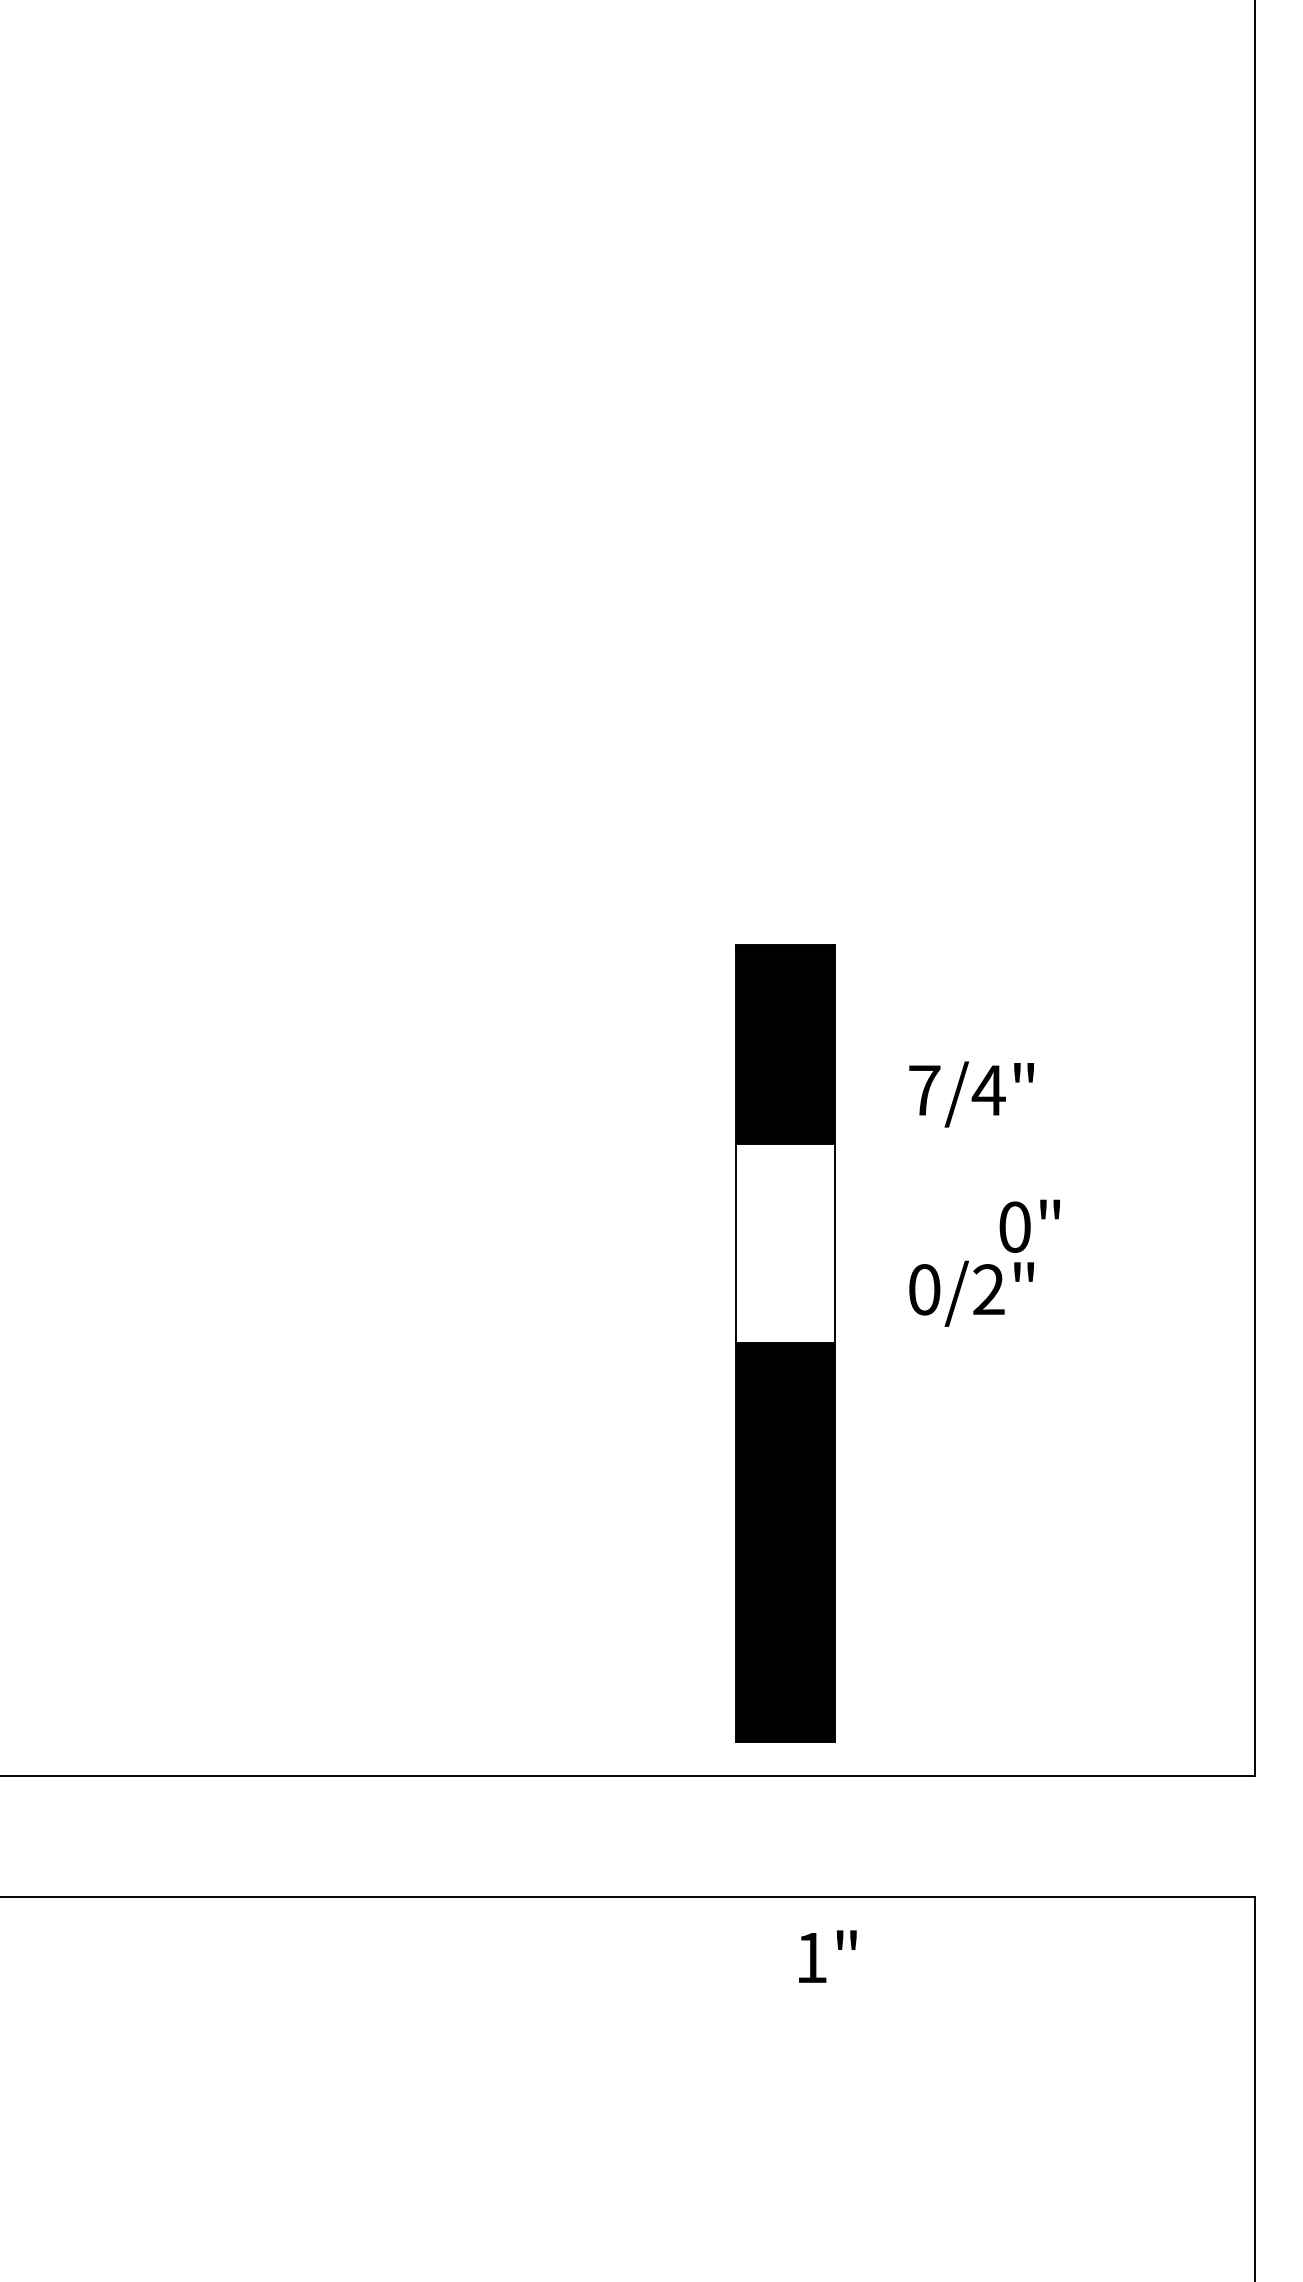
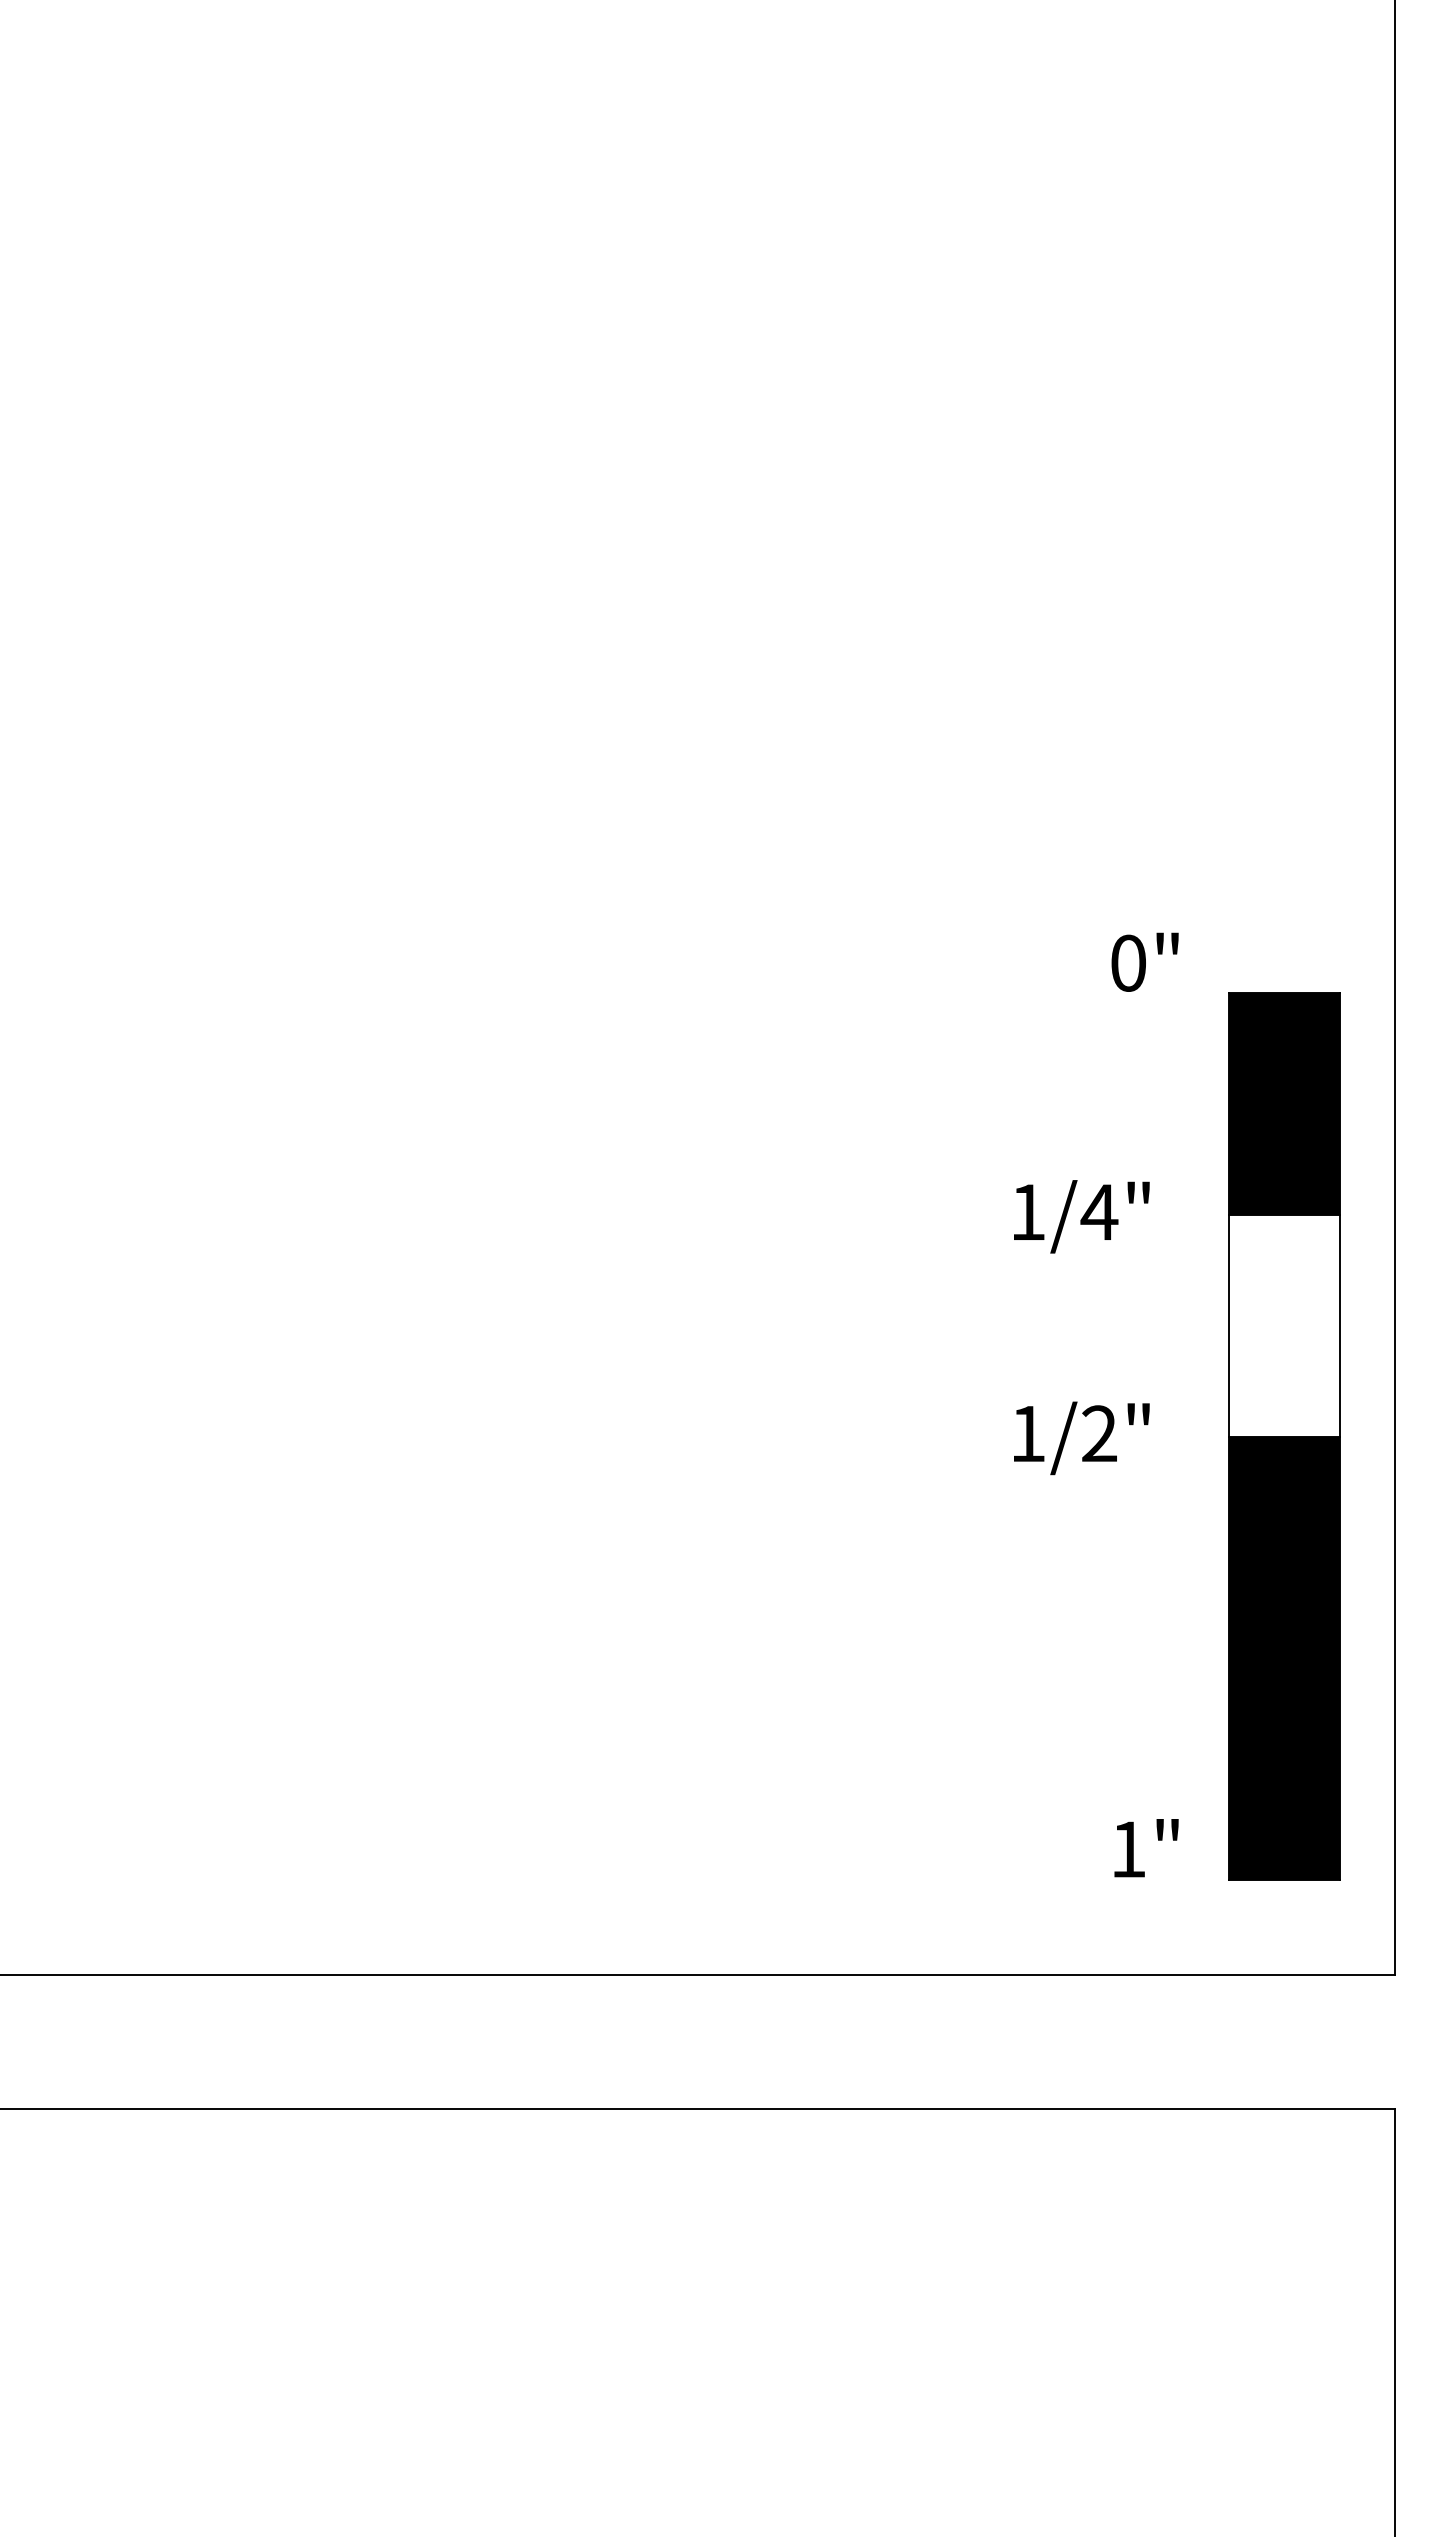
text: (924, 1089) -> (1028, 1211), 7/4" -> 1/4"
text: (1029, 1225) -> (1144, 961), moved
text: (924, 1289) -> (1028, 1433), 0/2" -> 1/2"
part: (785, 1343) -> (1284, 1436), moved
text: (827, 1956) -> (1146, 1848), moved

